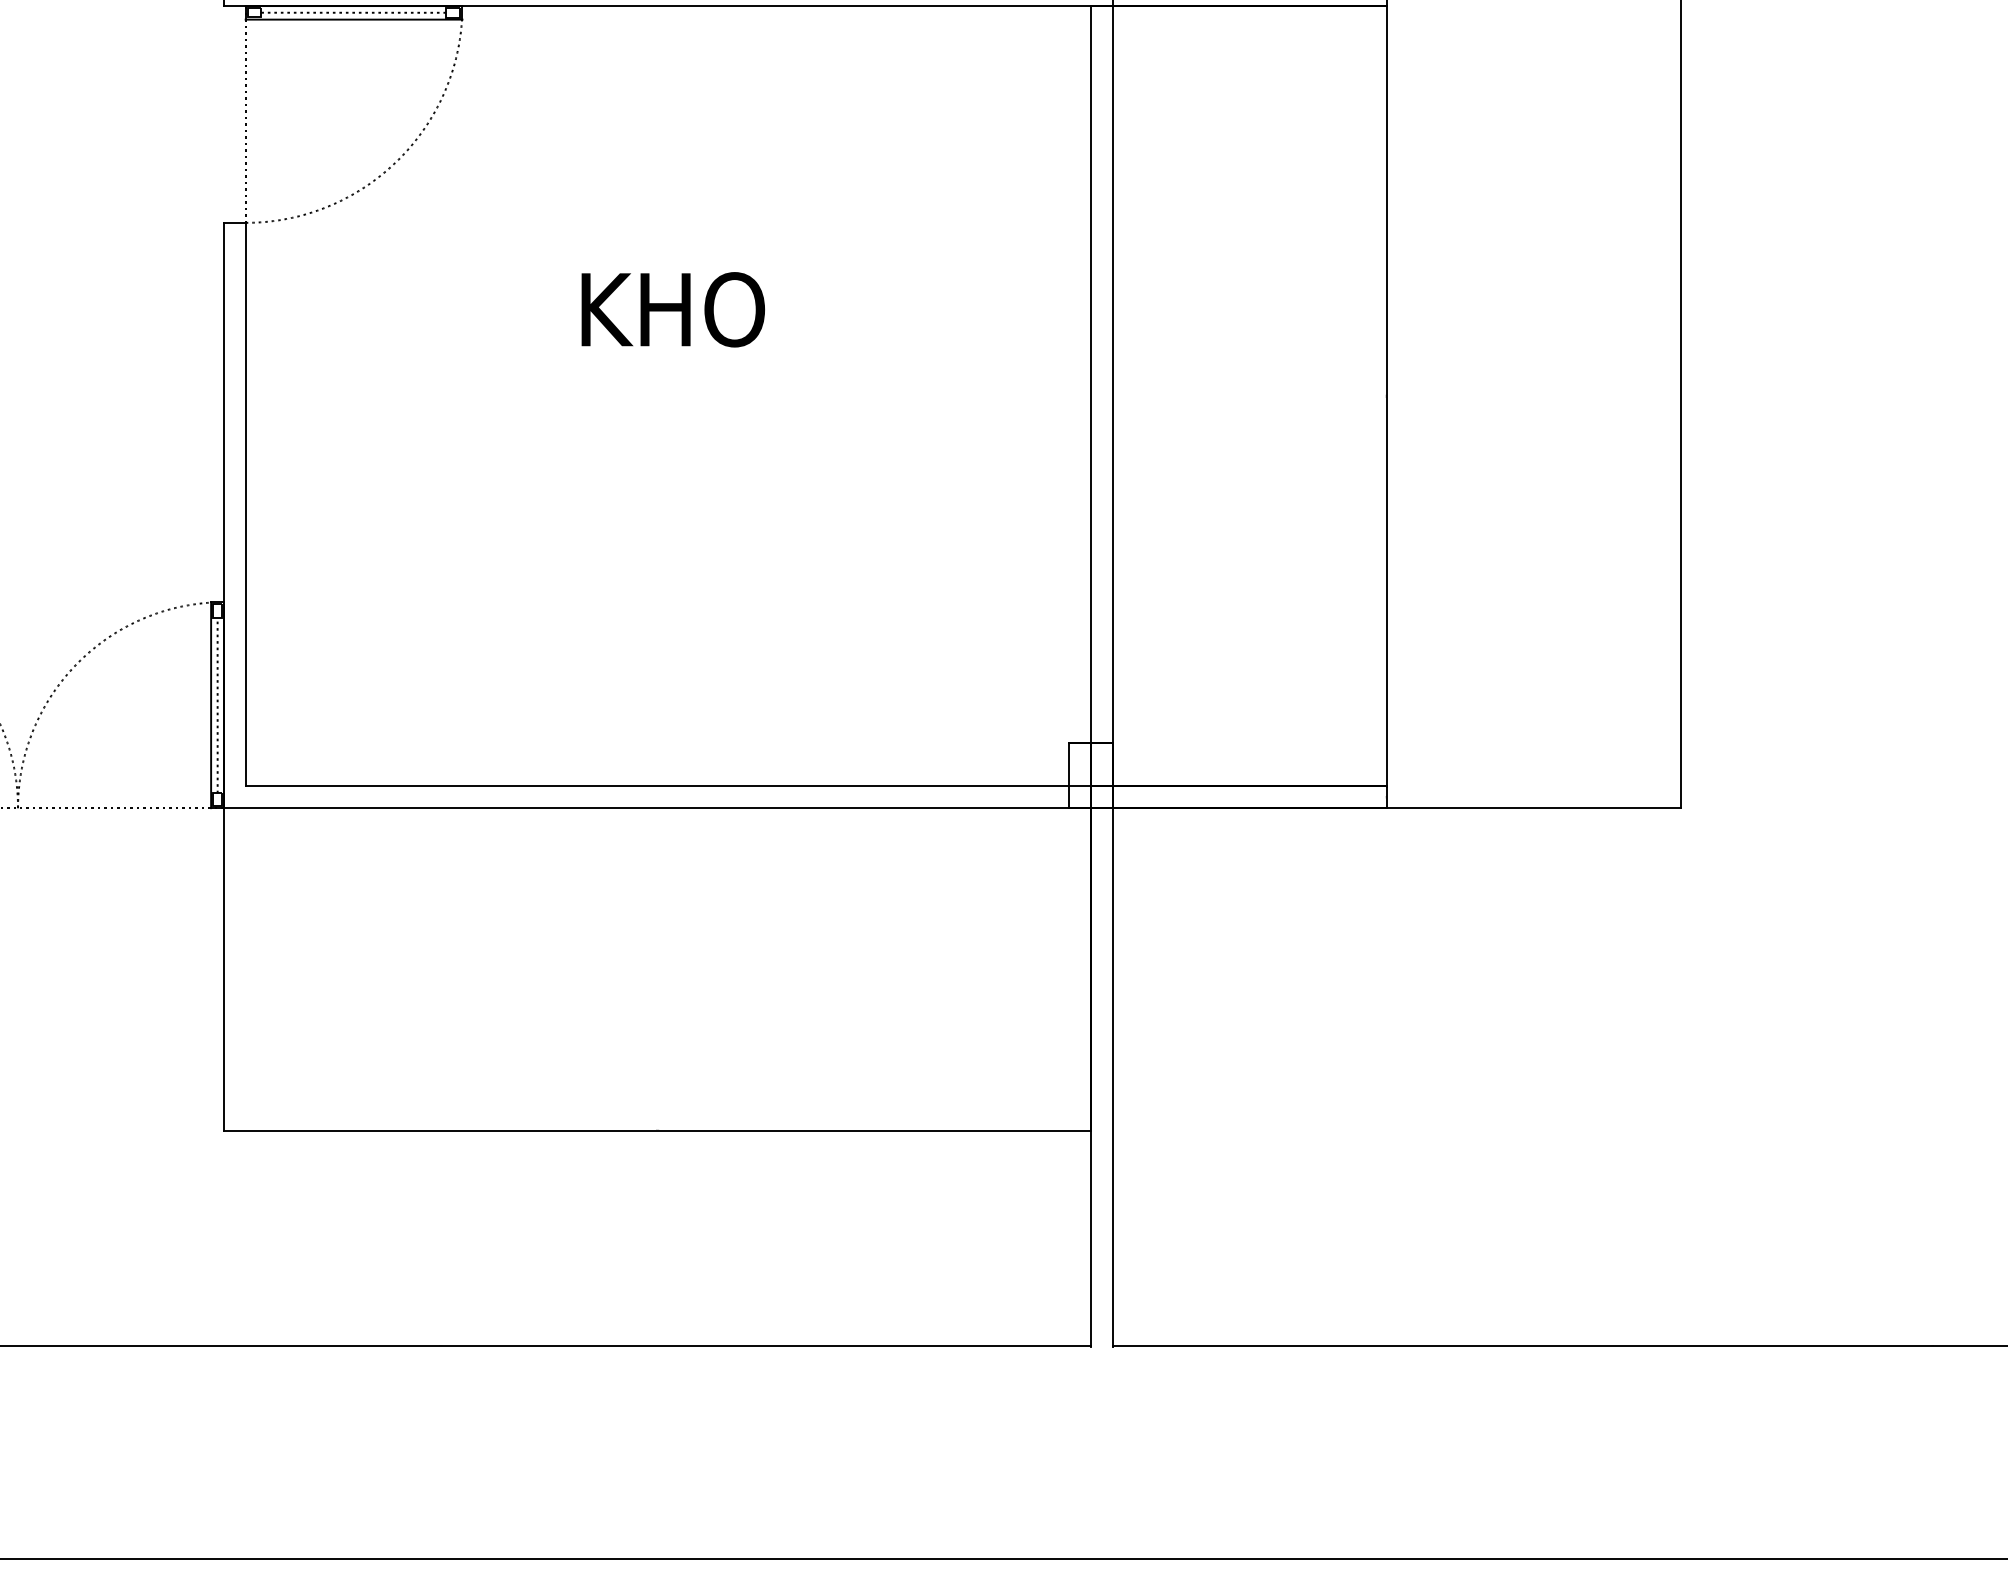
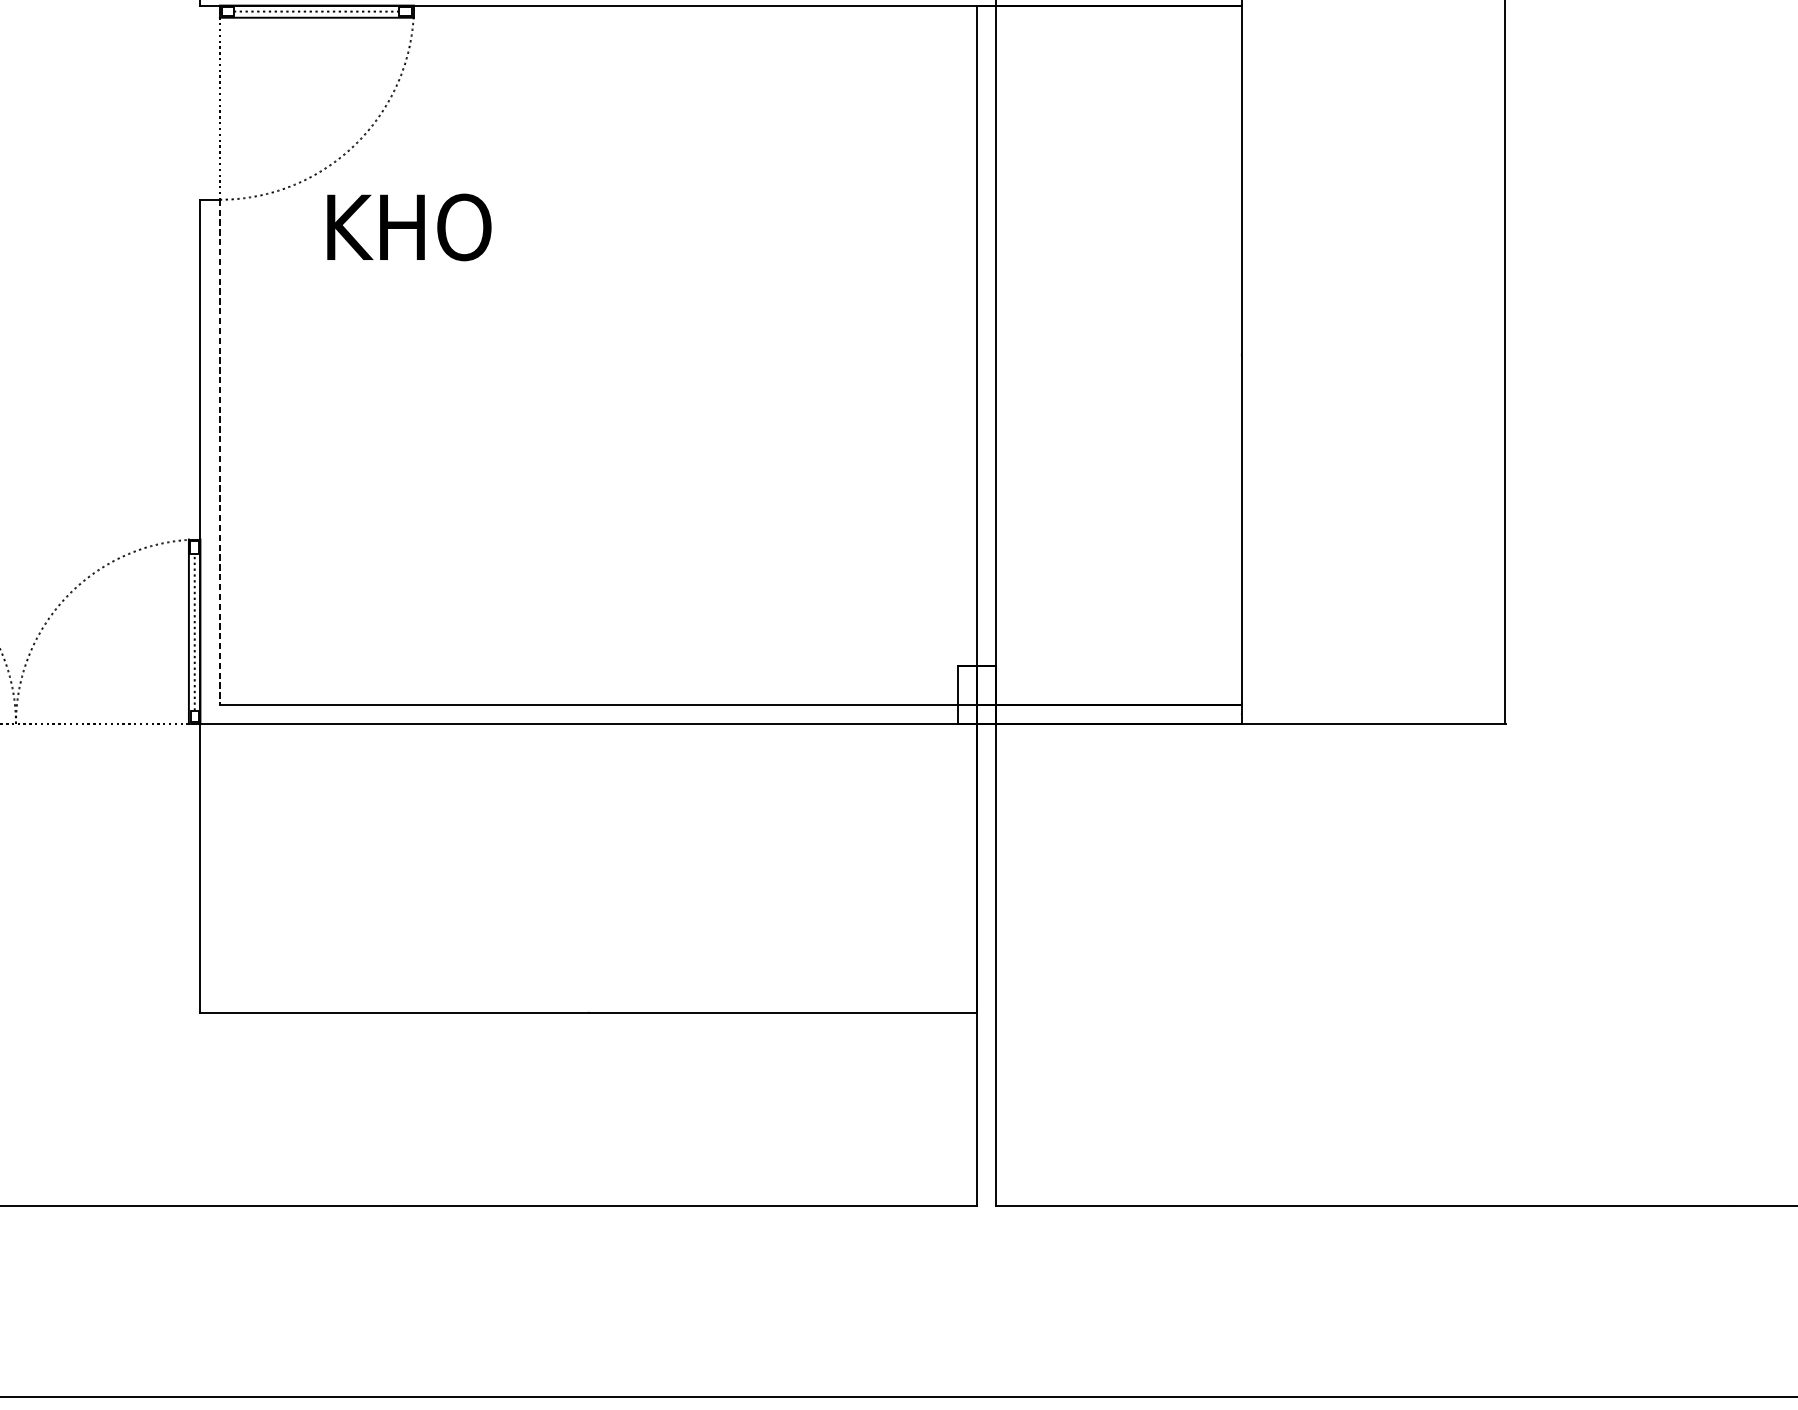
text: (672, 309) -> (408, 227), moved
line: (245, 504) -> (219, 451), solid -> dashed

